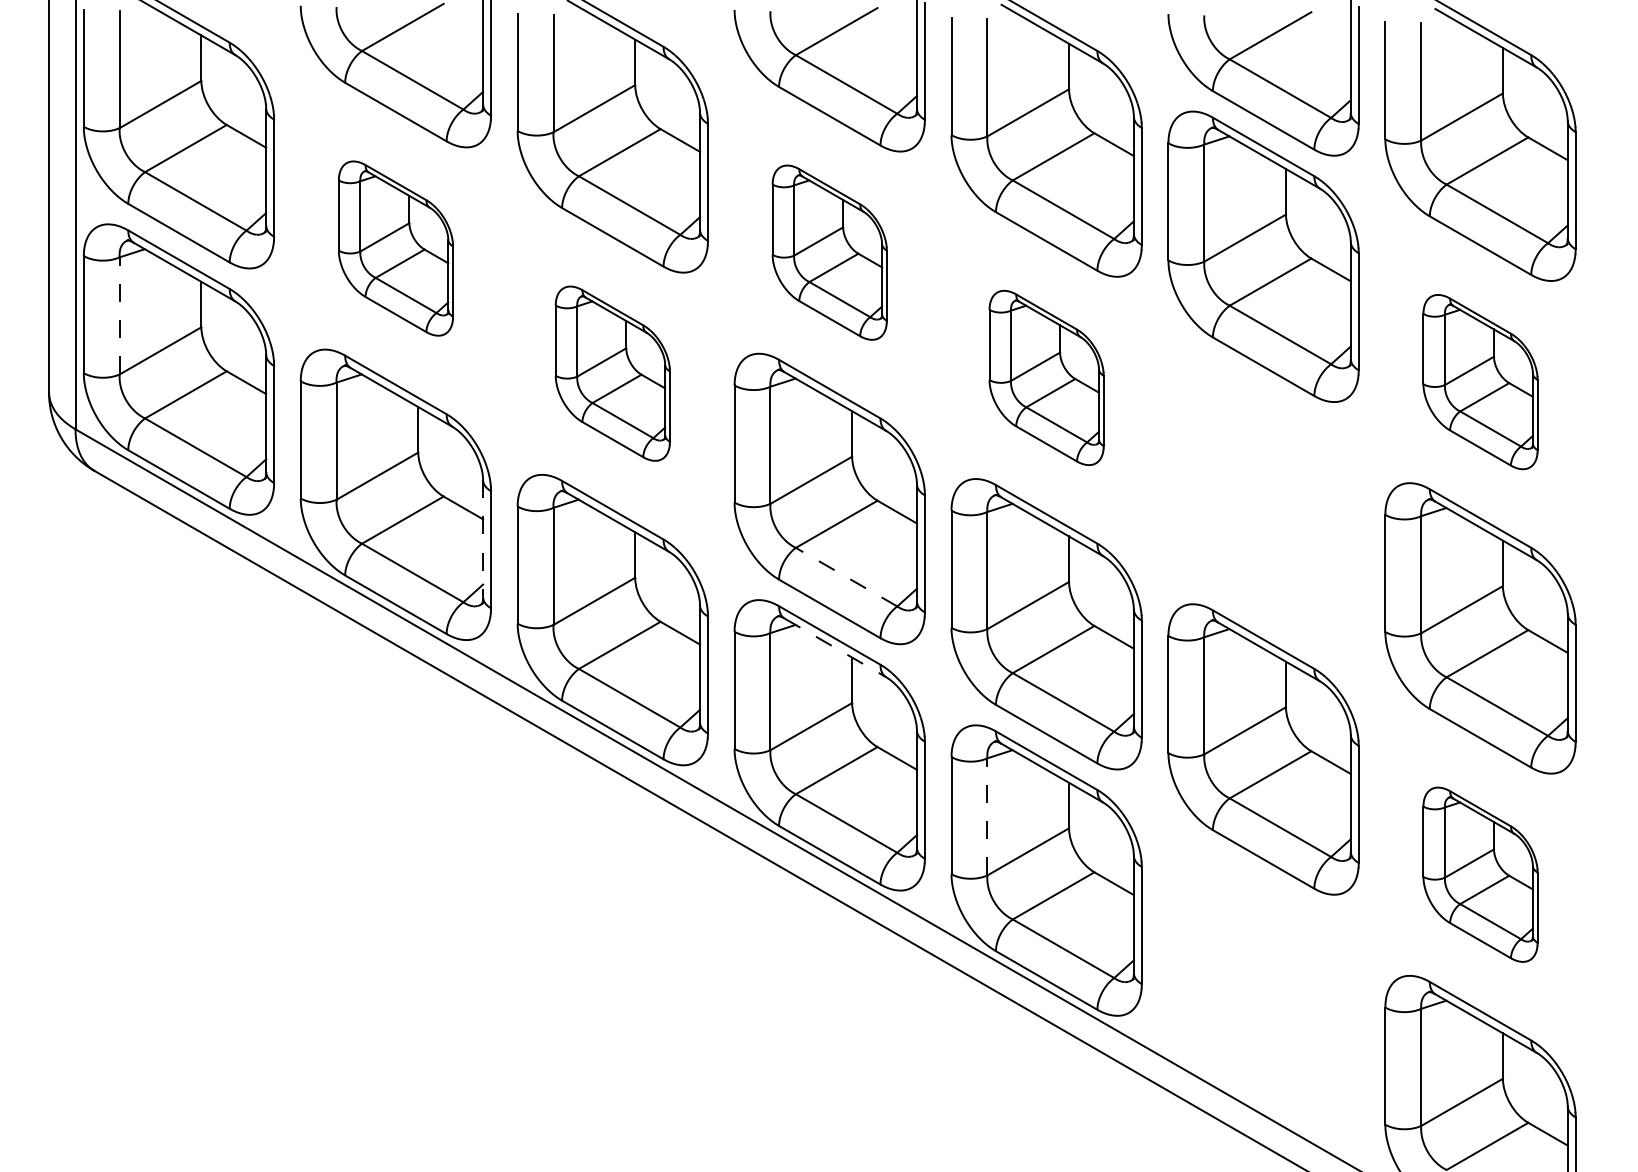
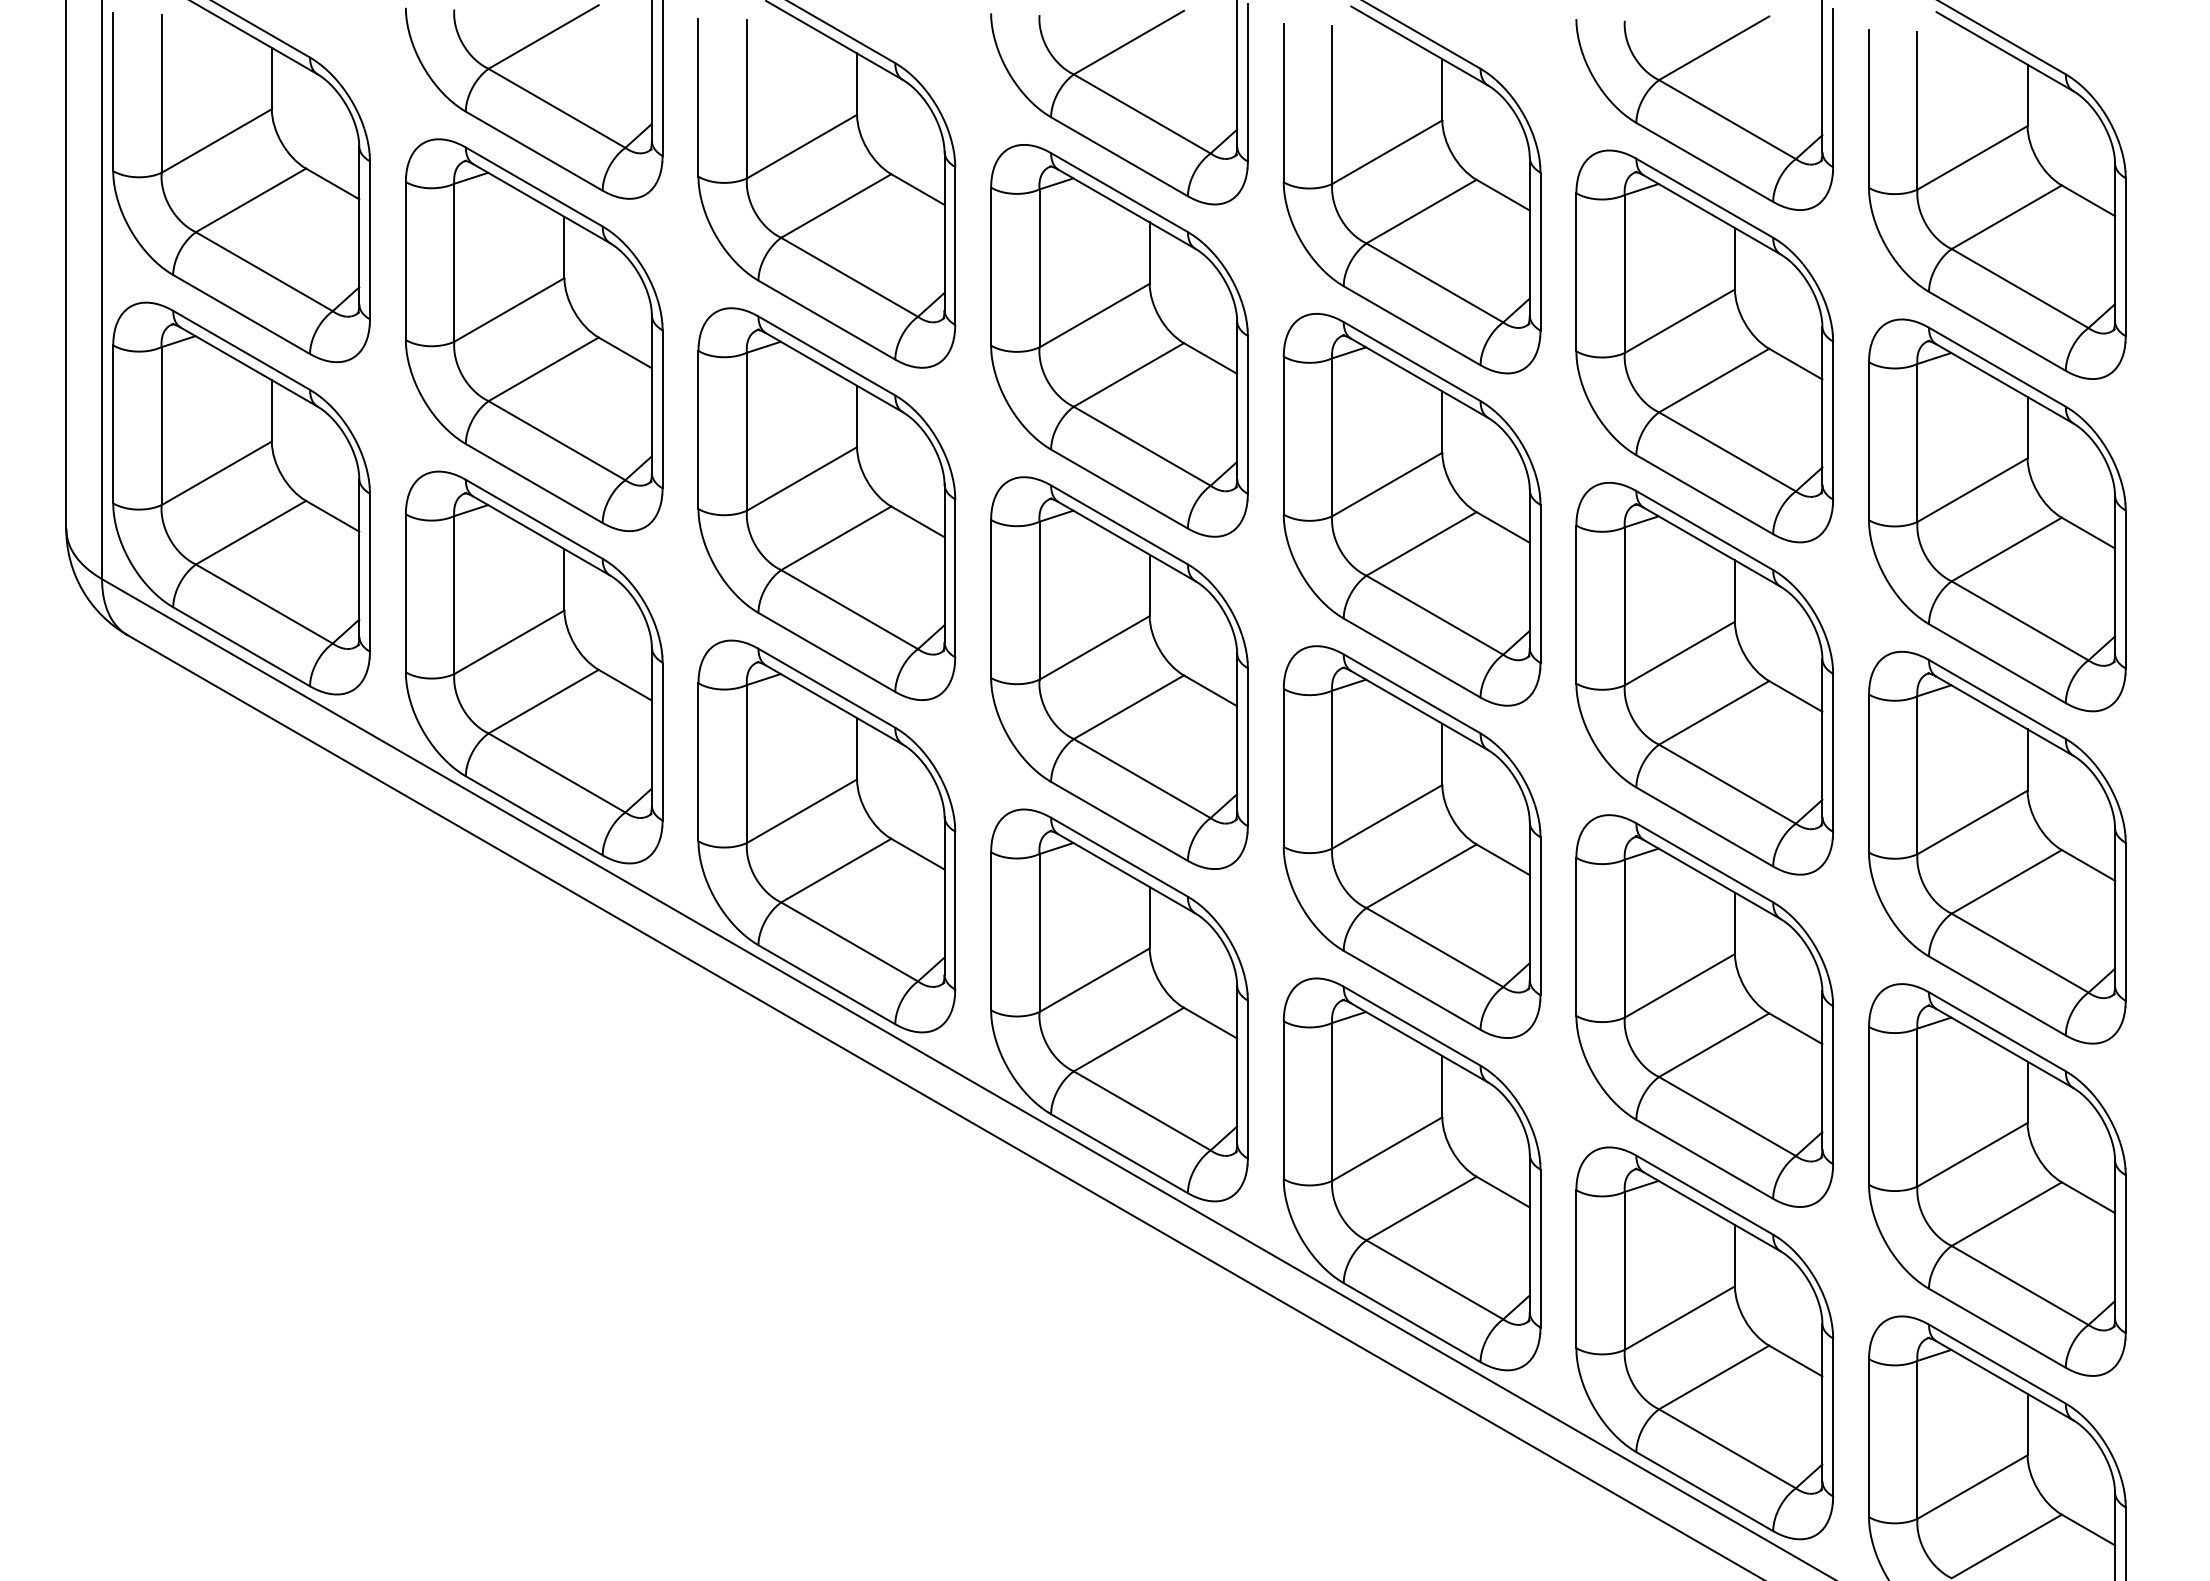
part: (396, 248) -> (534, 335), size x1.67
part: (829, 252) -> (1119, 340), size x1.67
line: (119, 316) -> (161, 426), dashed -> solid
part: (612, 373) -> (826, 503), size x1.67
part: (1046, 377) -> (1411, 509), size x1.67
part: (1480, 382) -> (1997, 515), size x1.67
part: (1263, 502) -> (1704, 678), added
line: (482, 538) -> (651, 726), dashed -> solid
line: (846, 577) -> (1142, 778), dashed -> solid
line: (835, 647) -> (1127, 873), dashed -> solid
line: (987, 817) -> (1332, 1102), dashed -> solid
part: (1480, 874) -> (1997, 1179), size x1.67
part: (1263, 995) -> (1704, 1343), added

